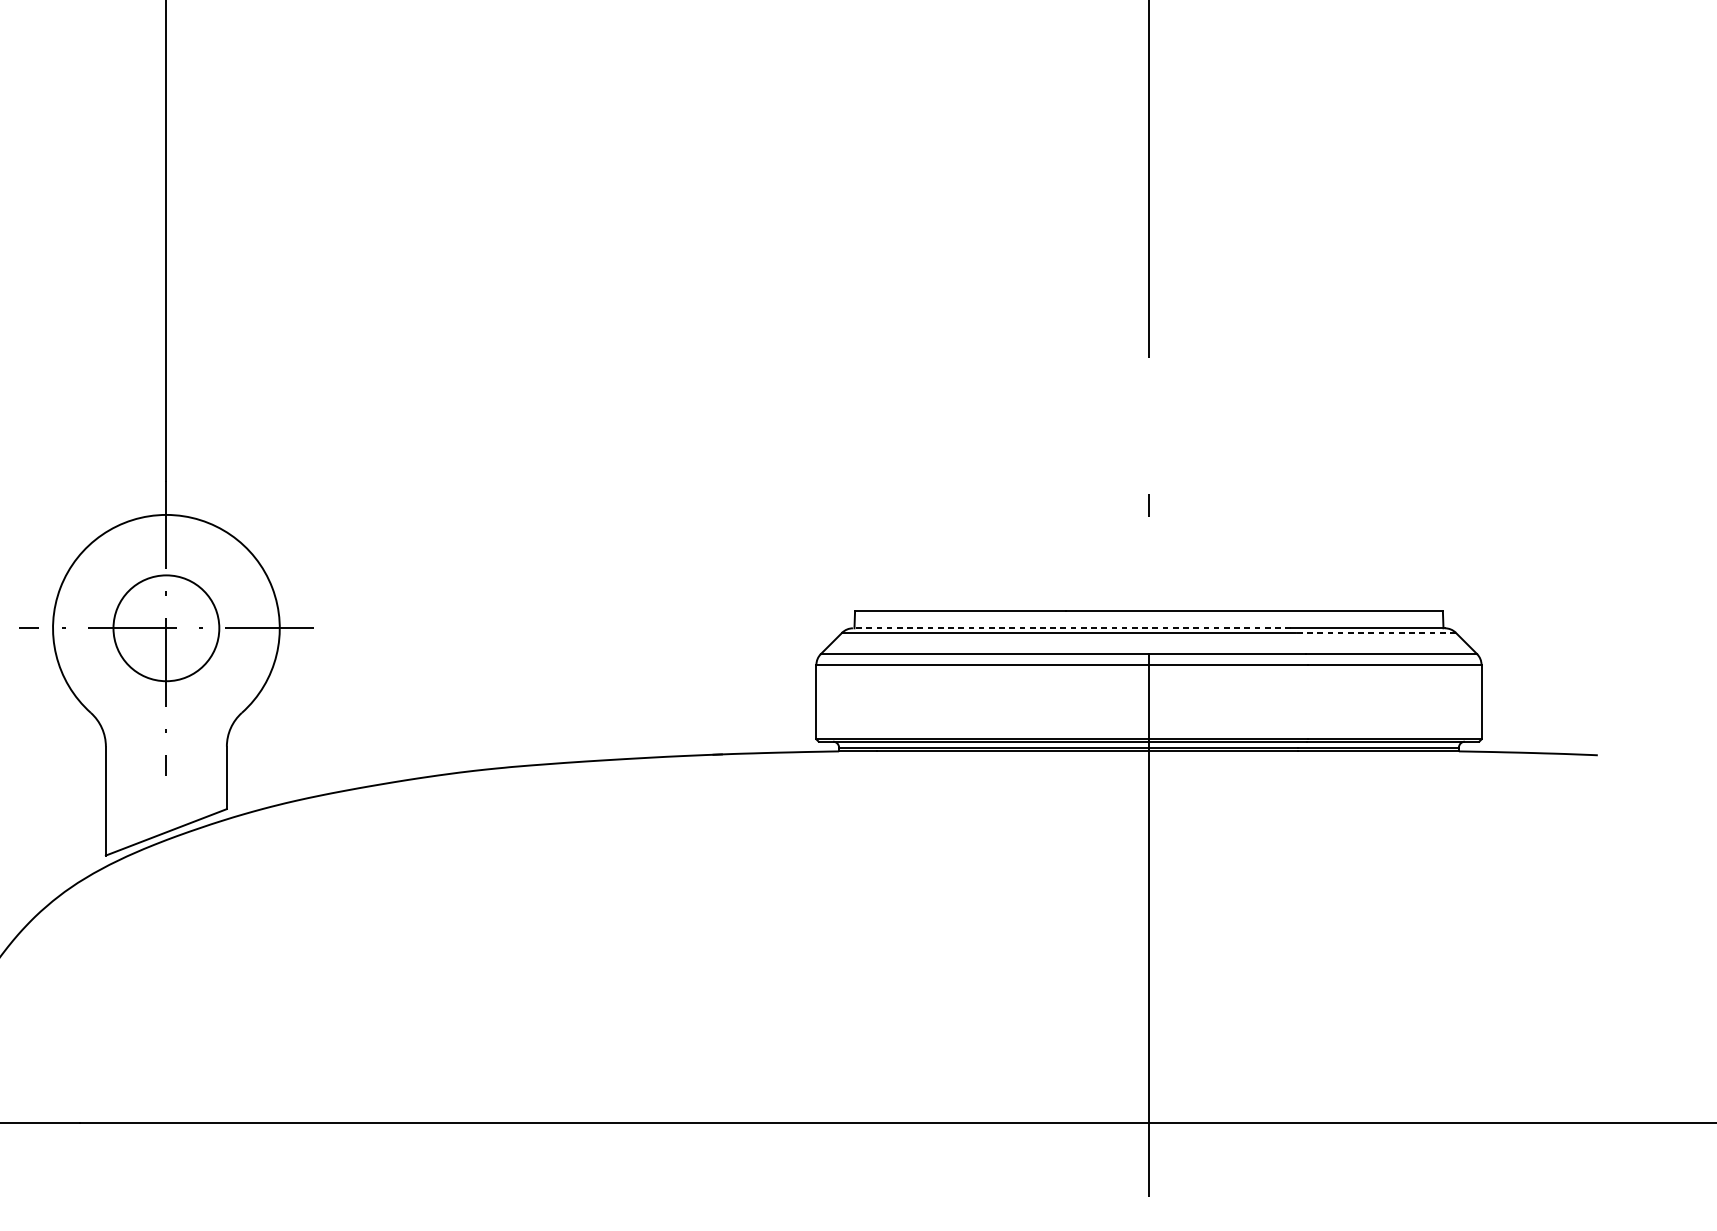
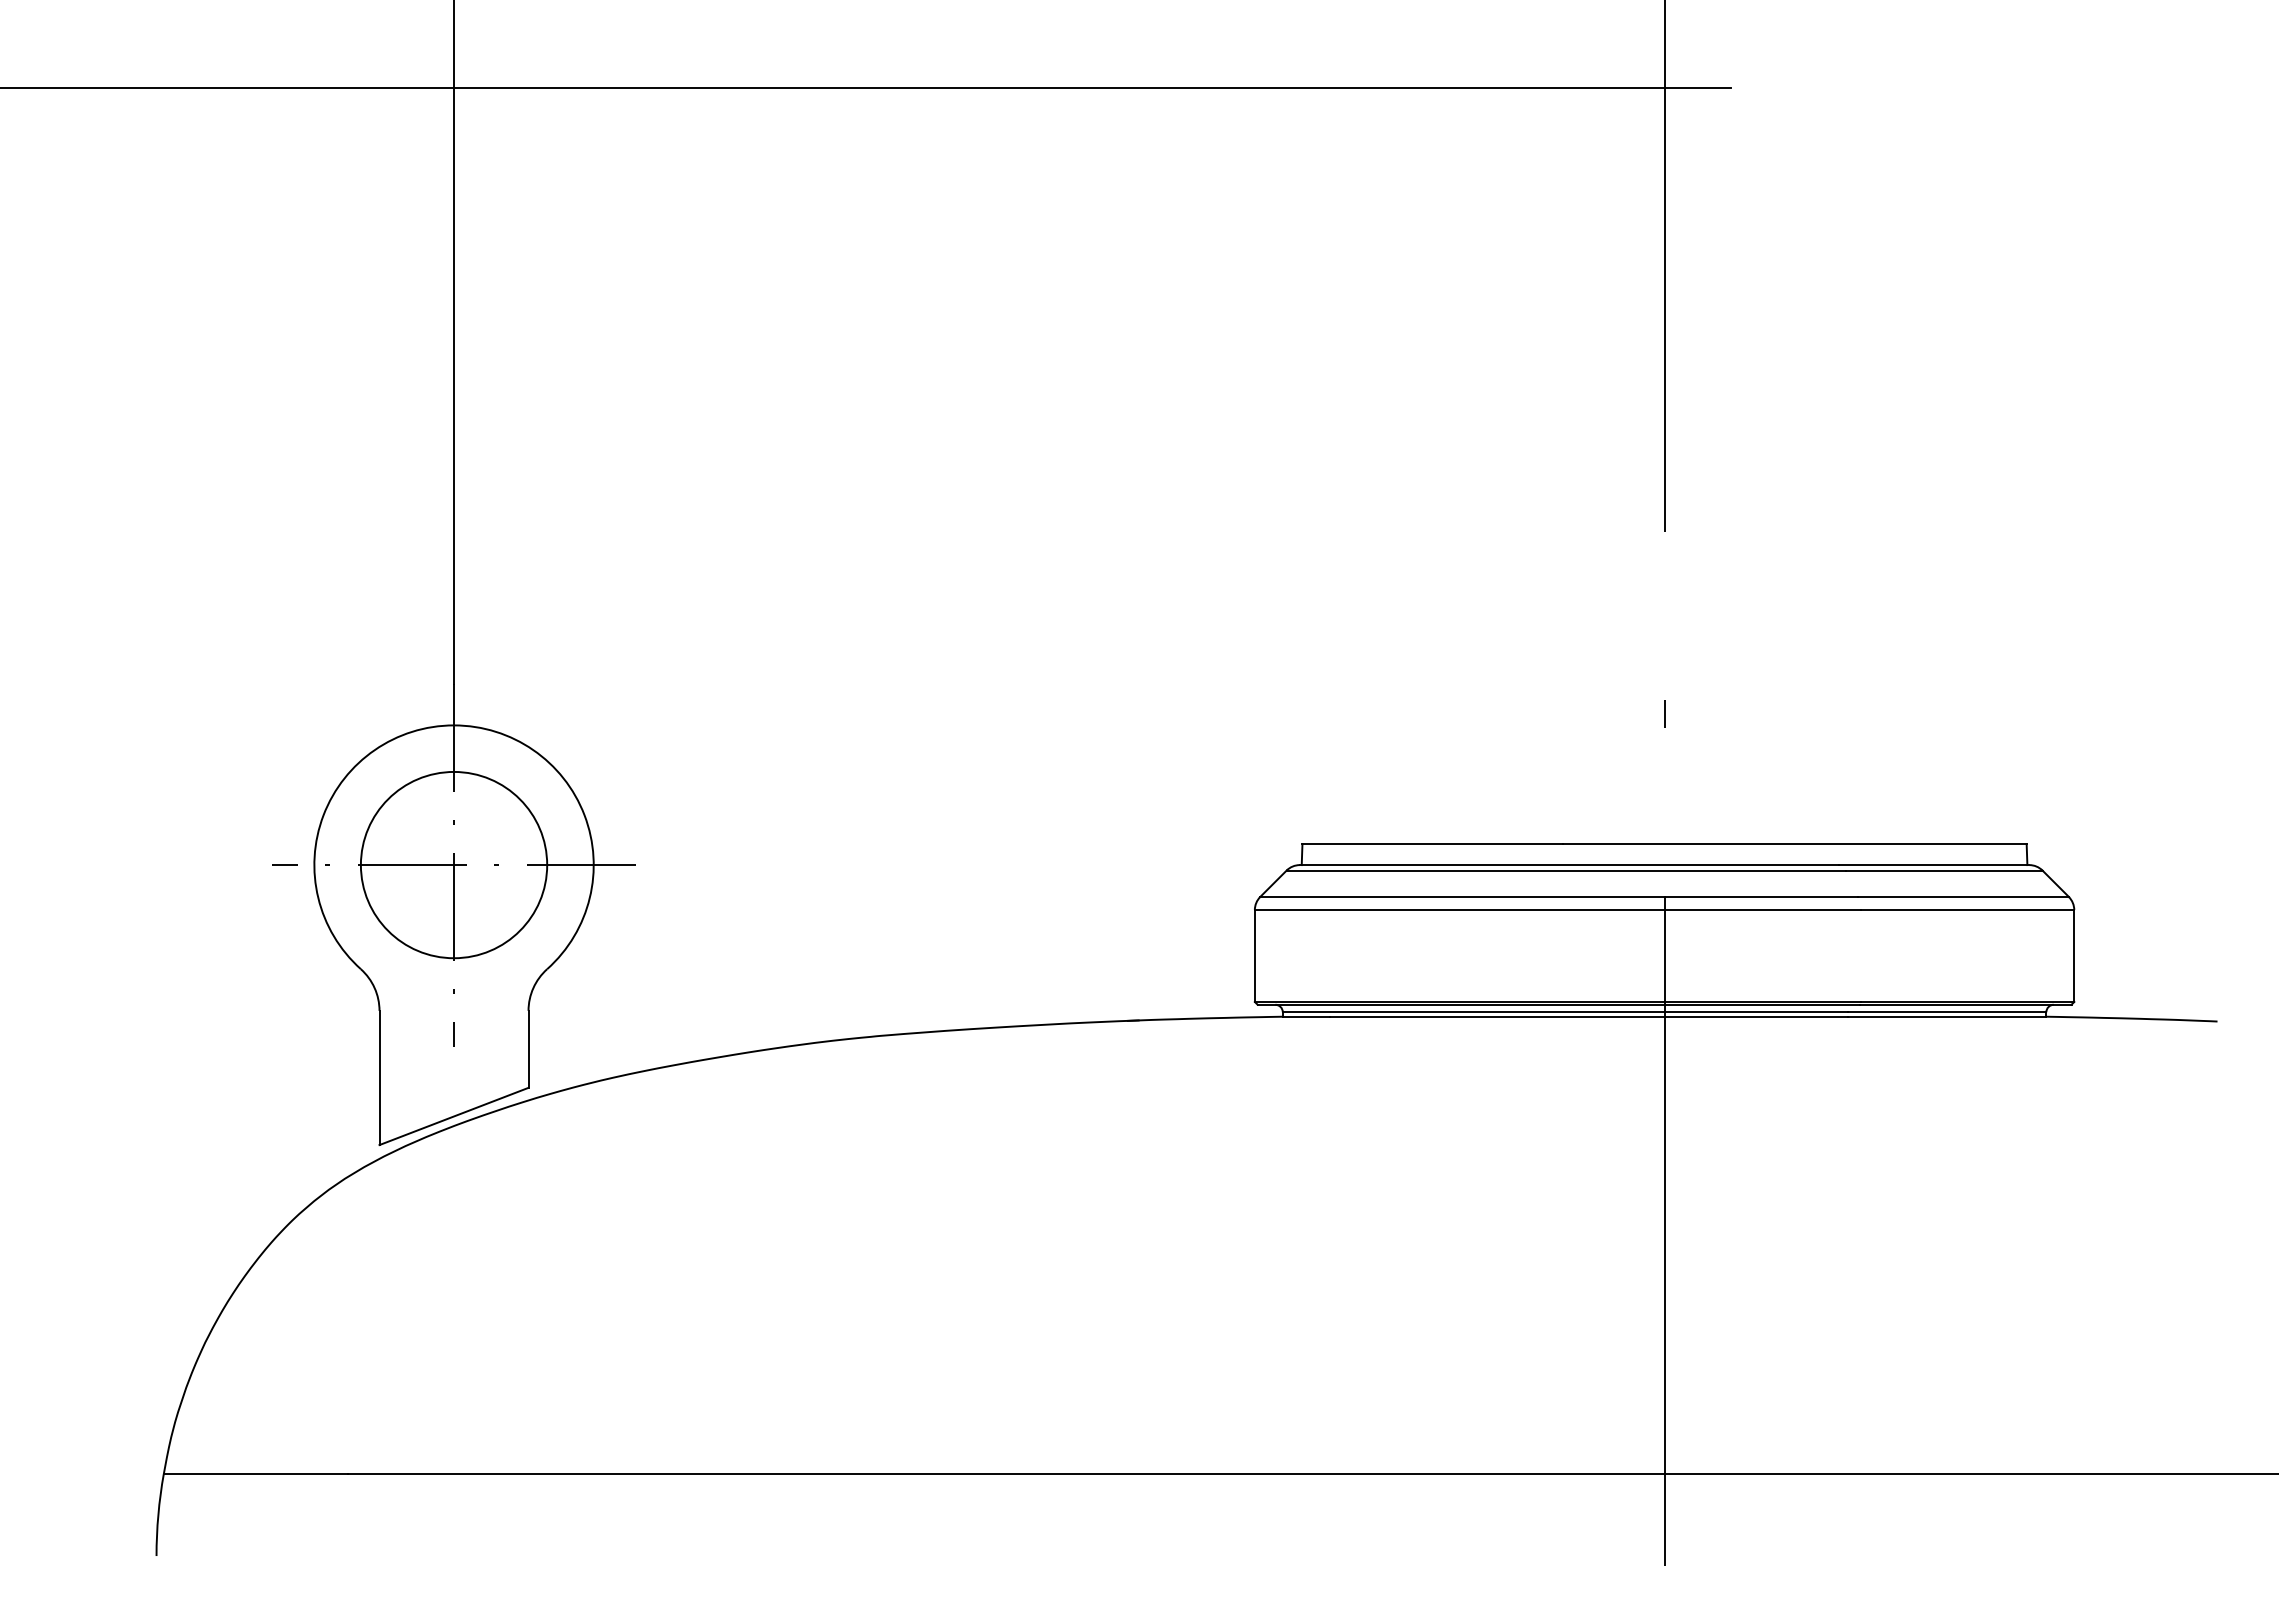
circle: (165, 627) -> (453, 864), size x1.43
line: (1071, 628) -> (1569, 865), dashed -> solid
line: (1375, 632) -> (1943, 870), dashed -> solid

